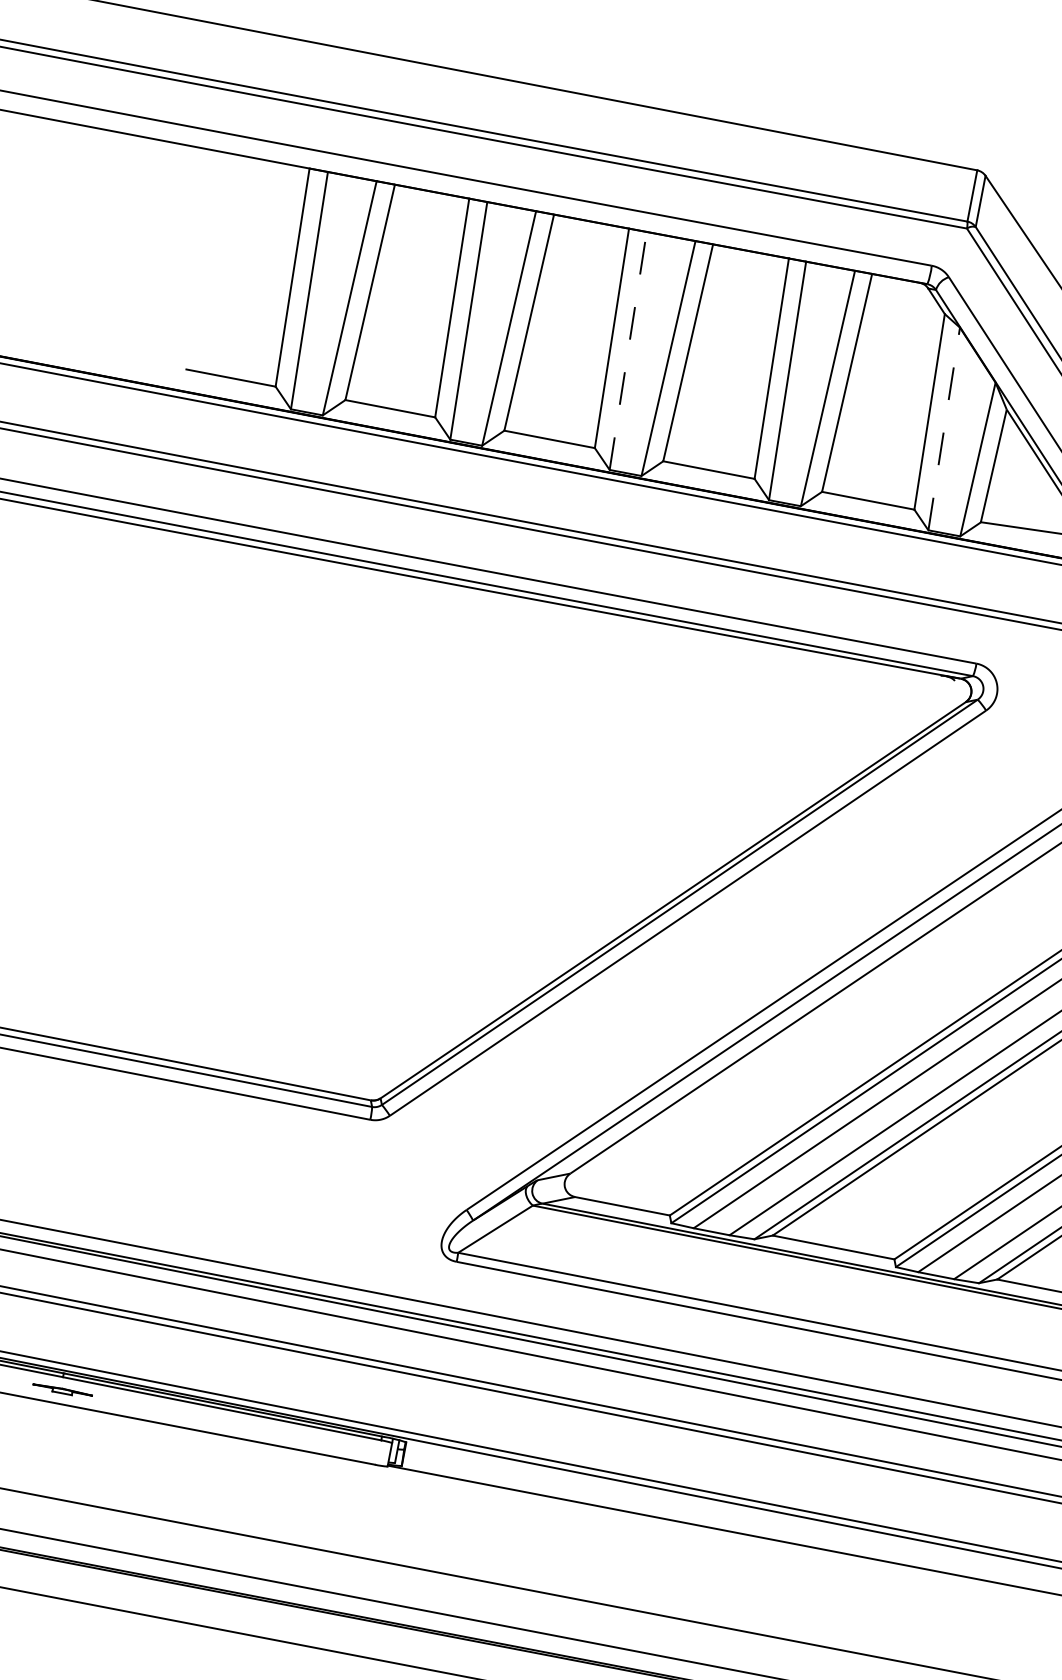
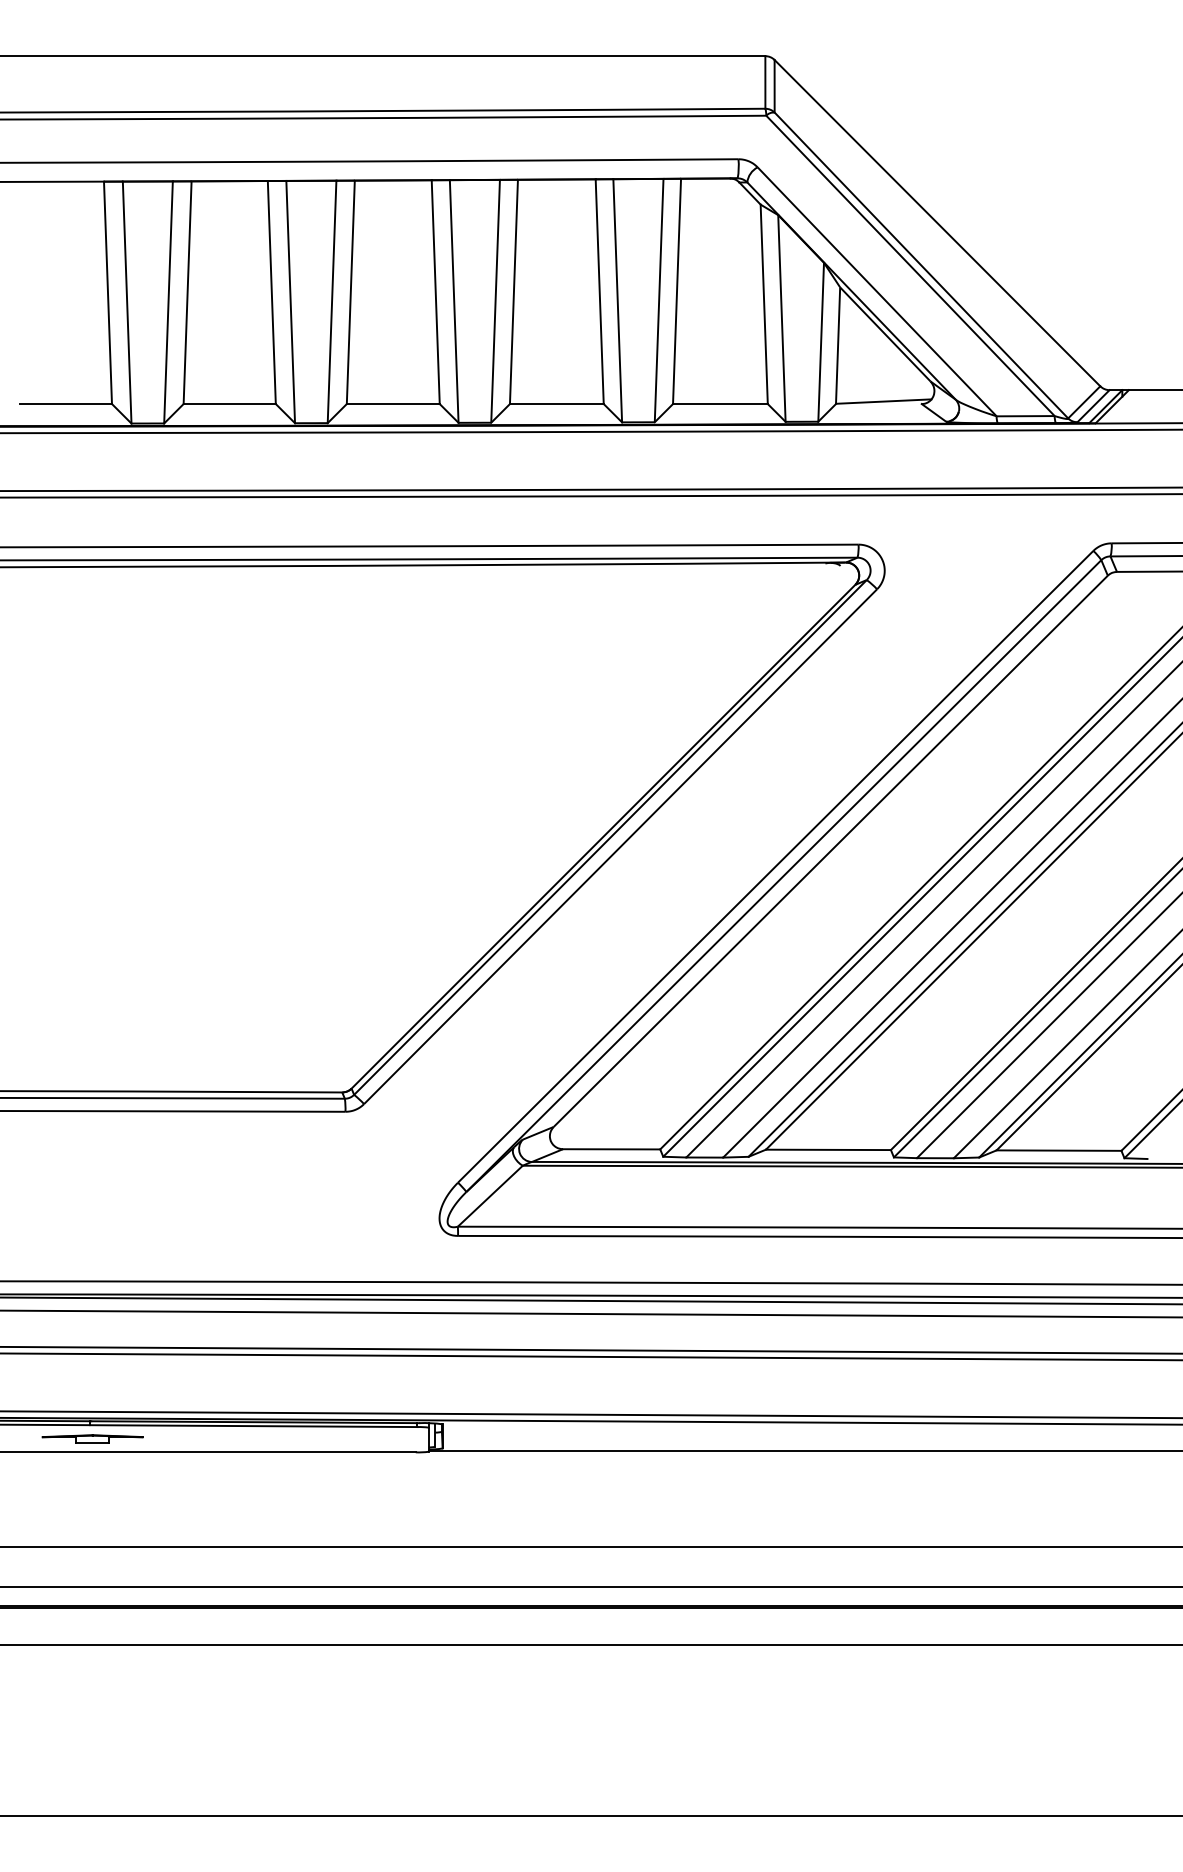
line: (628, 350) -> (454, 300), dashed -> solid
line: (943, 427) -> (781, 317), dashed -> solid
part: (62, 1390) -> (92, 1438), size x1.67

